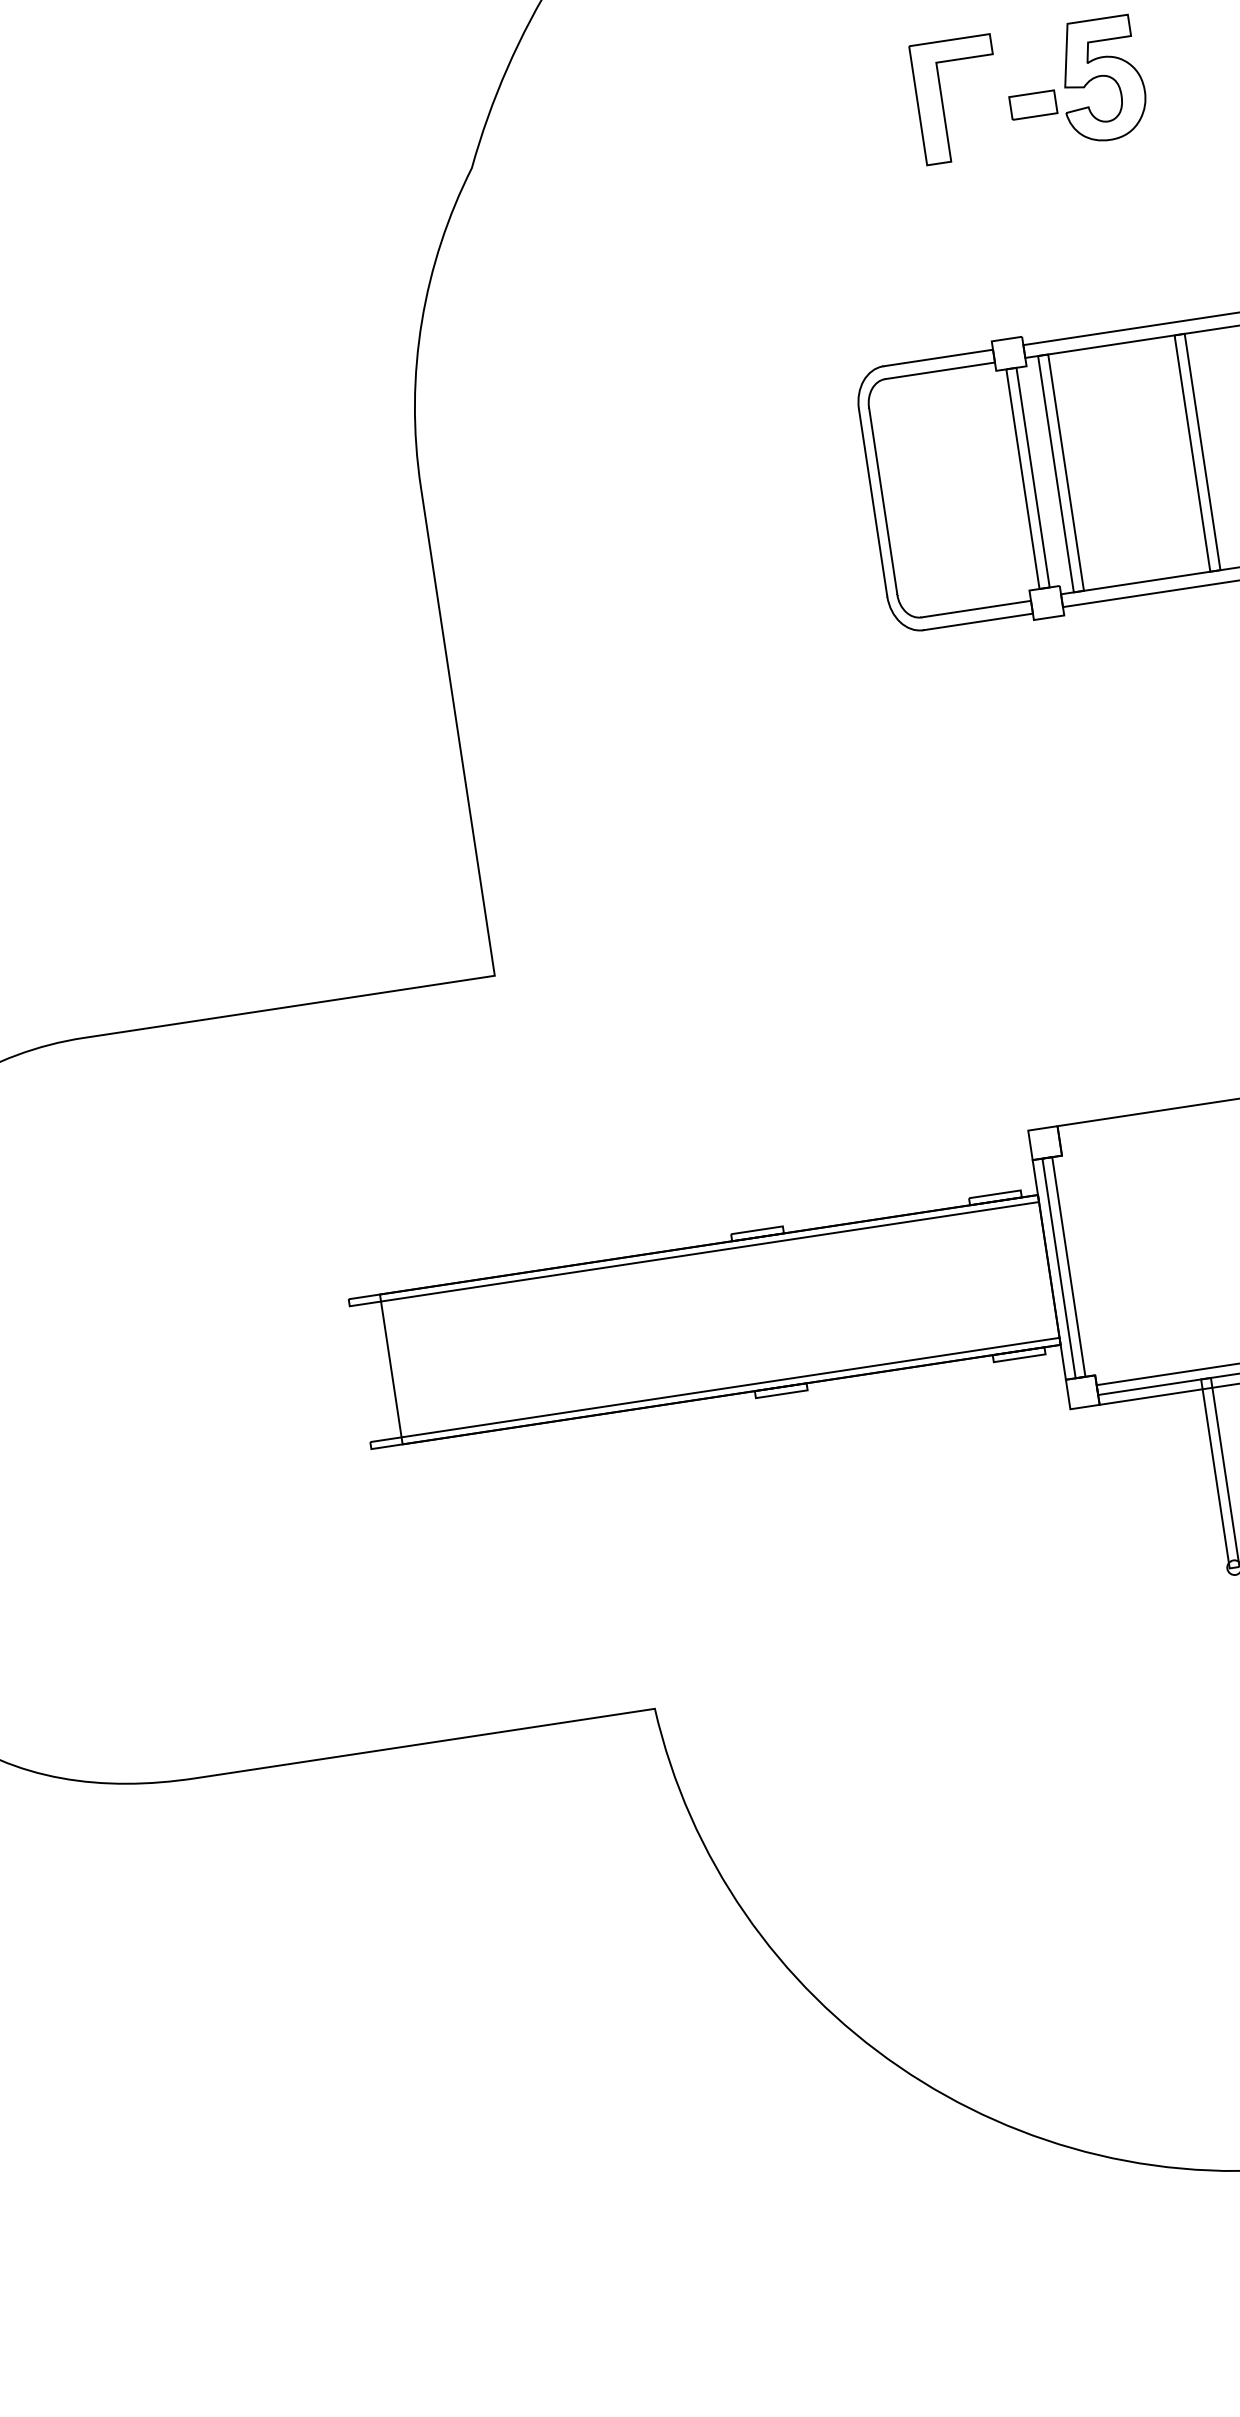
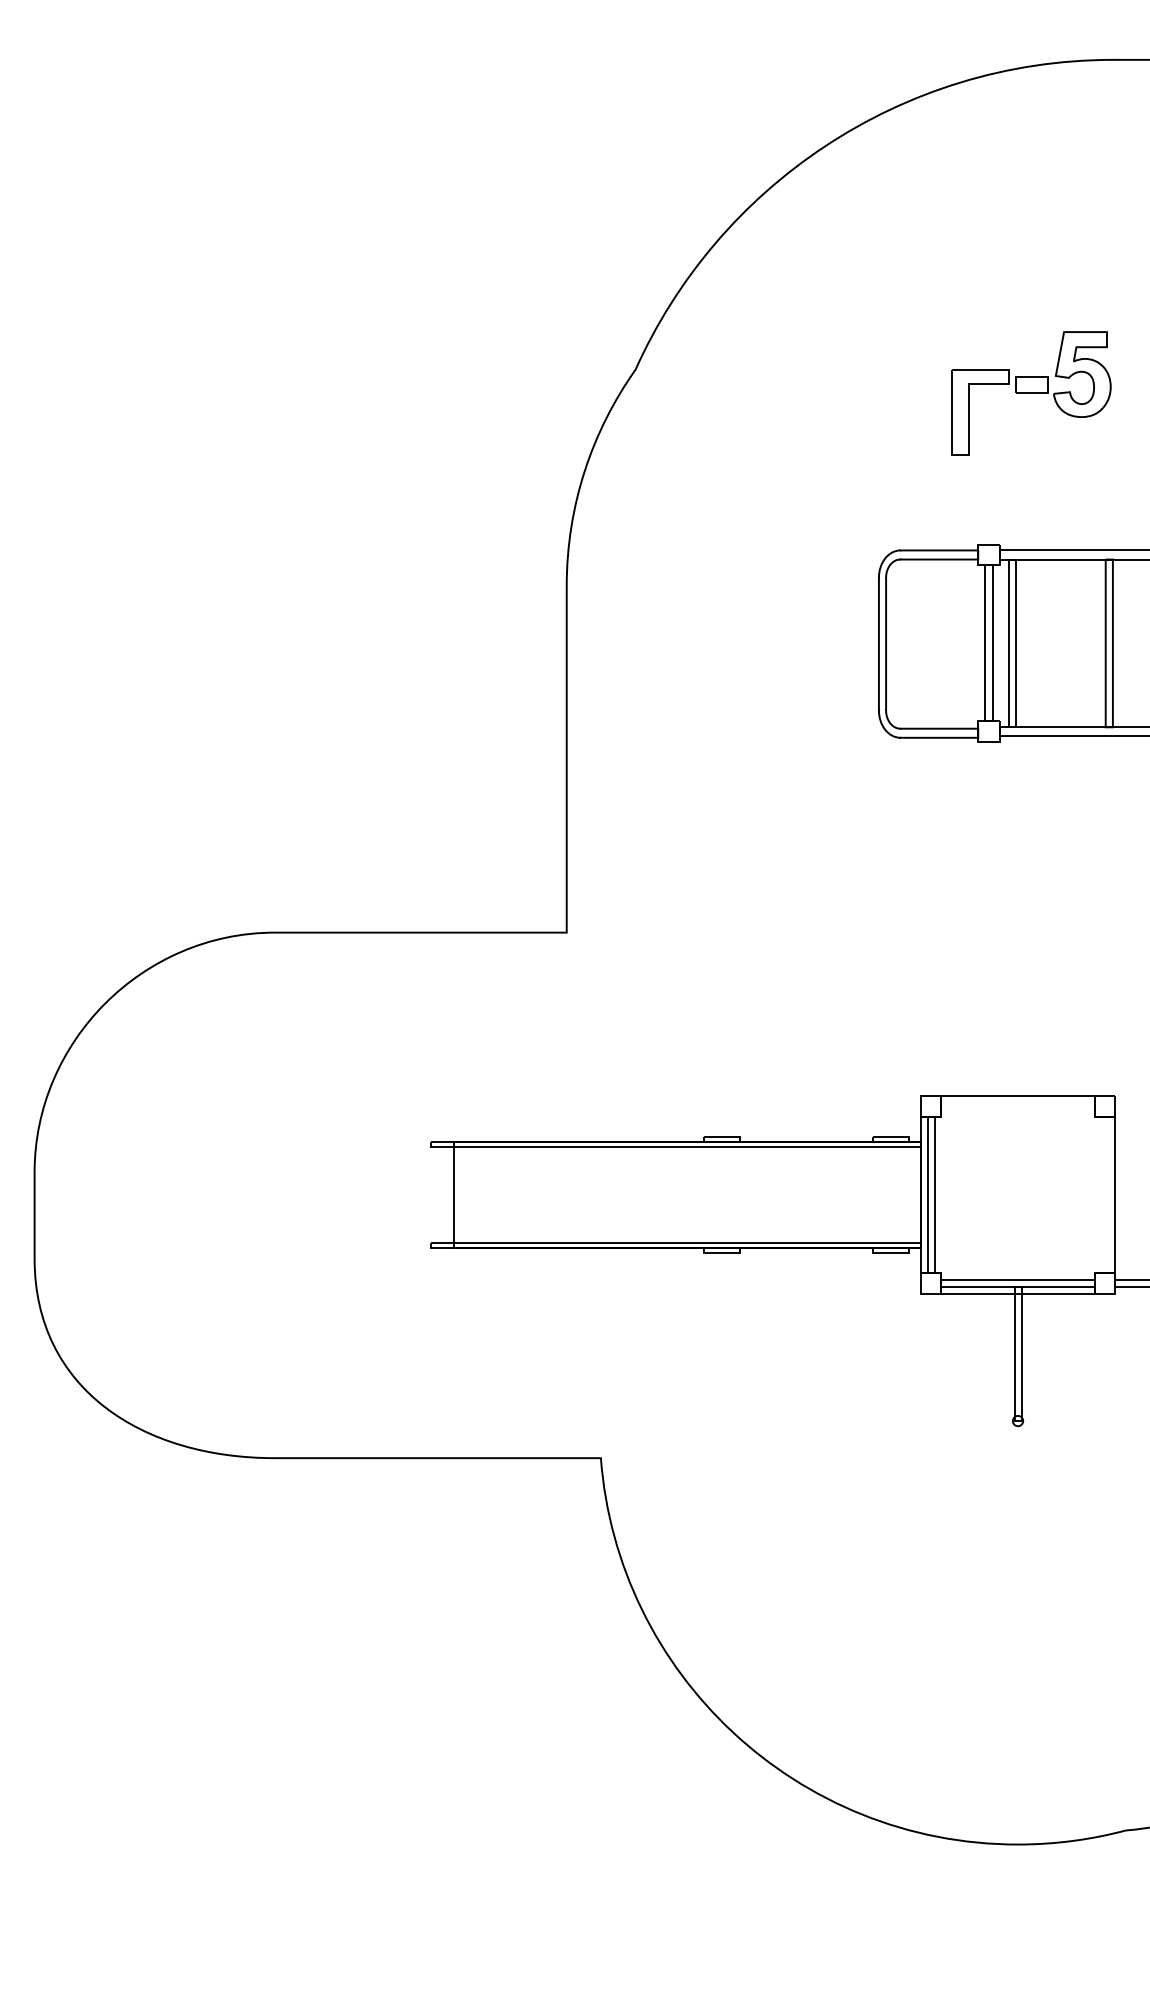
part: (943, 102) -> (969, 412), moved

